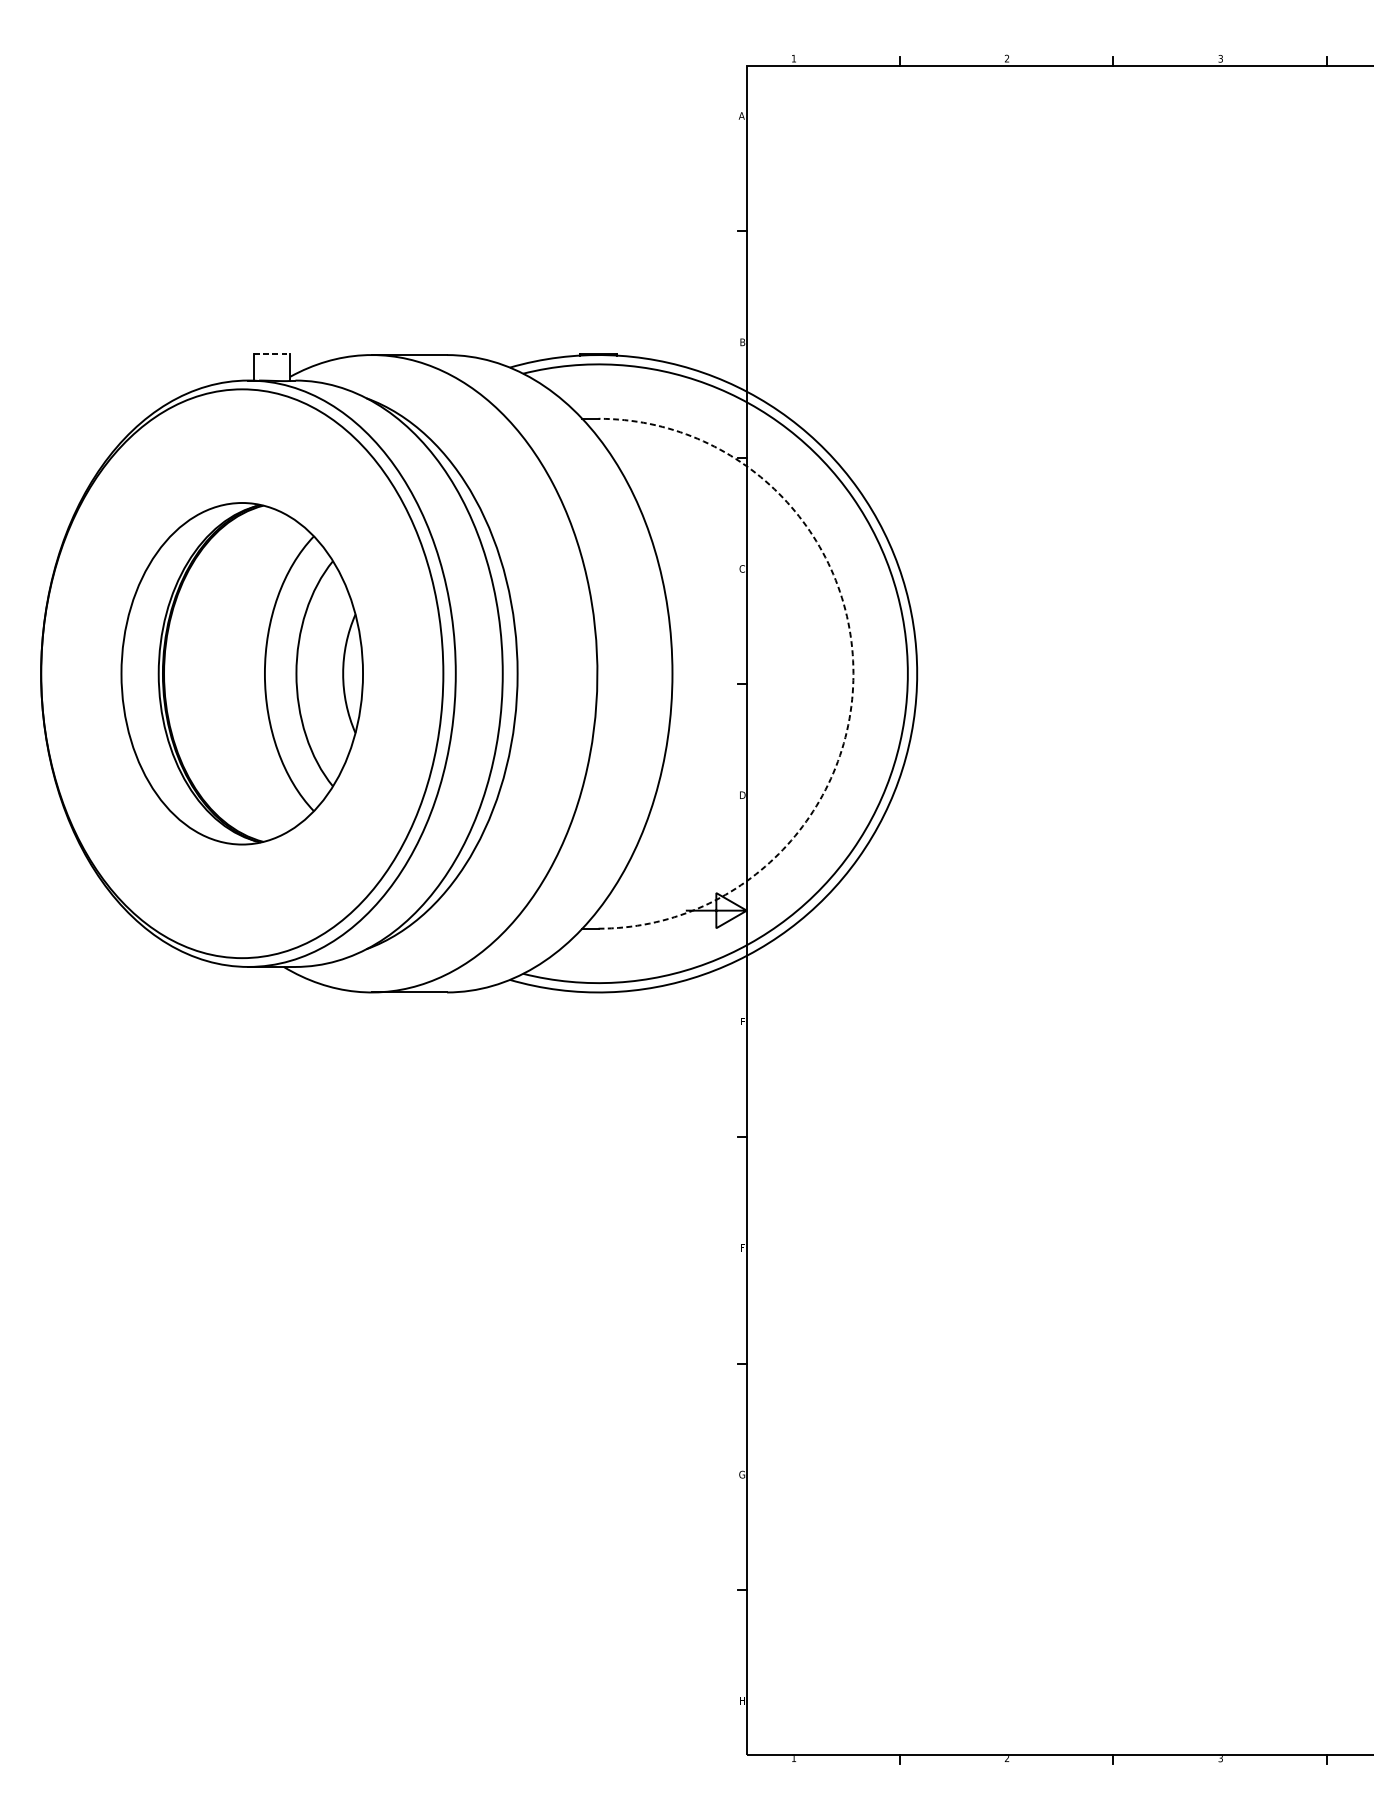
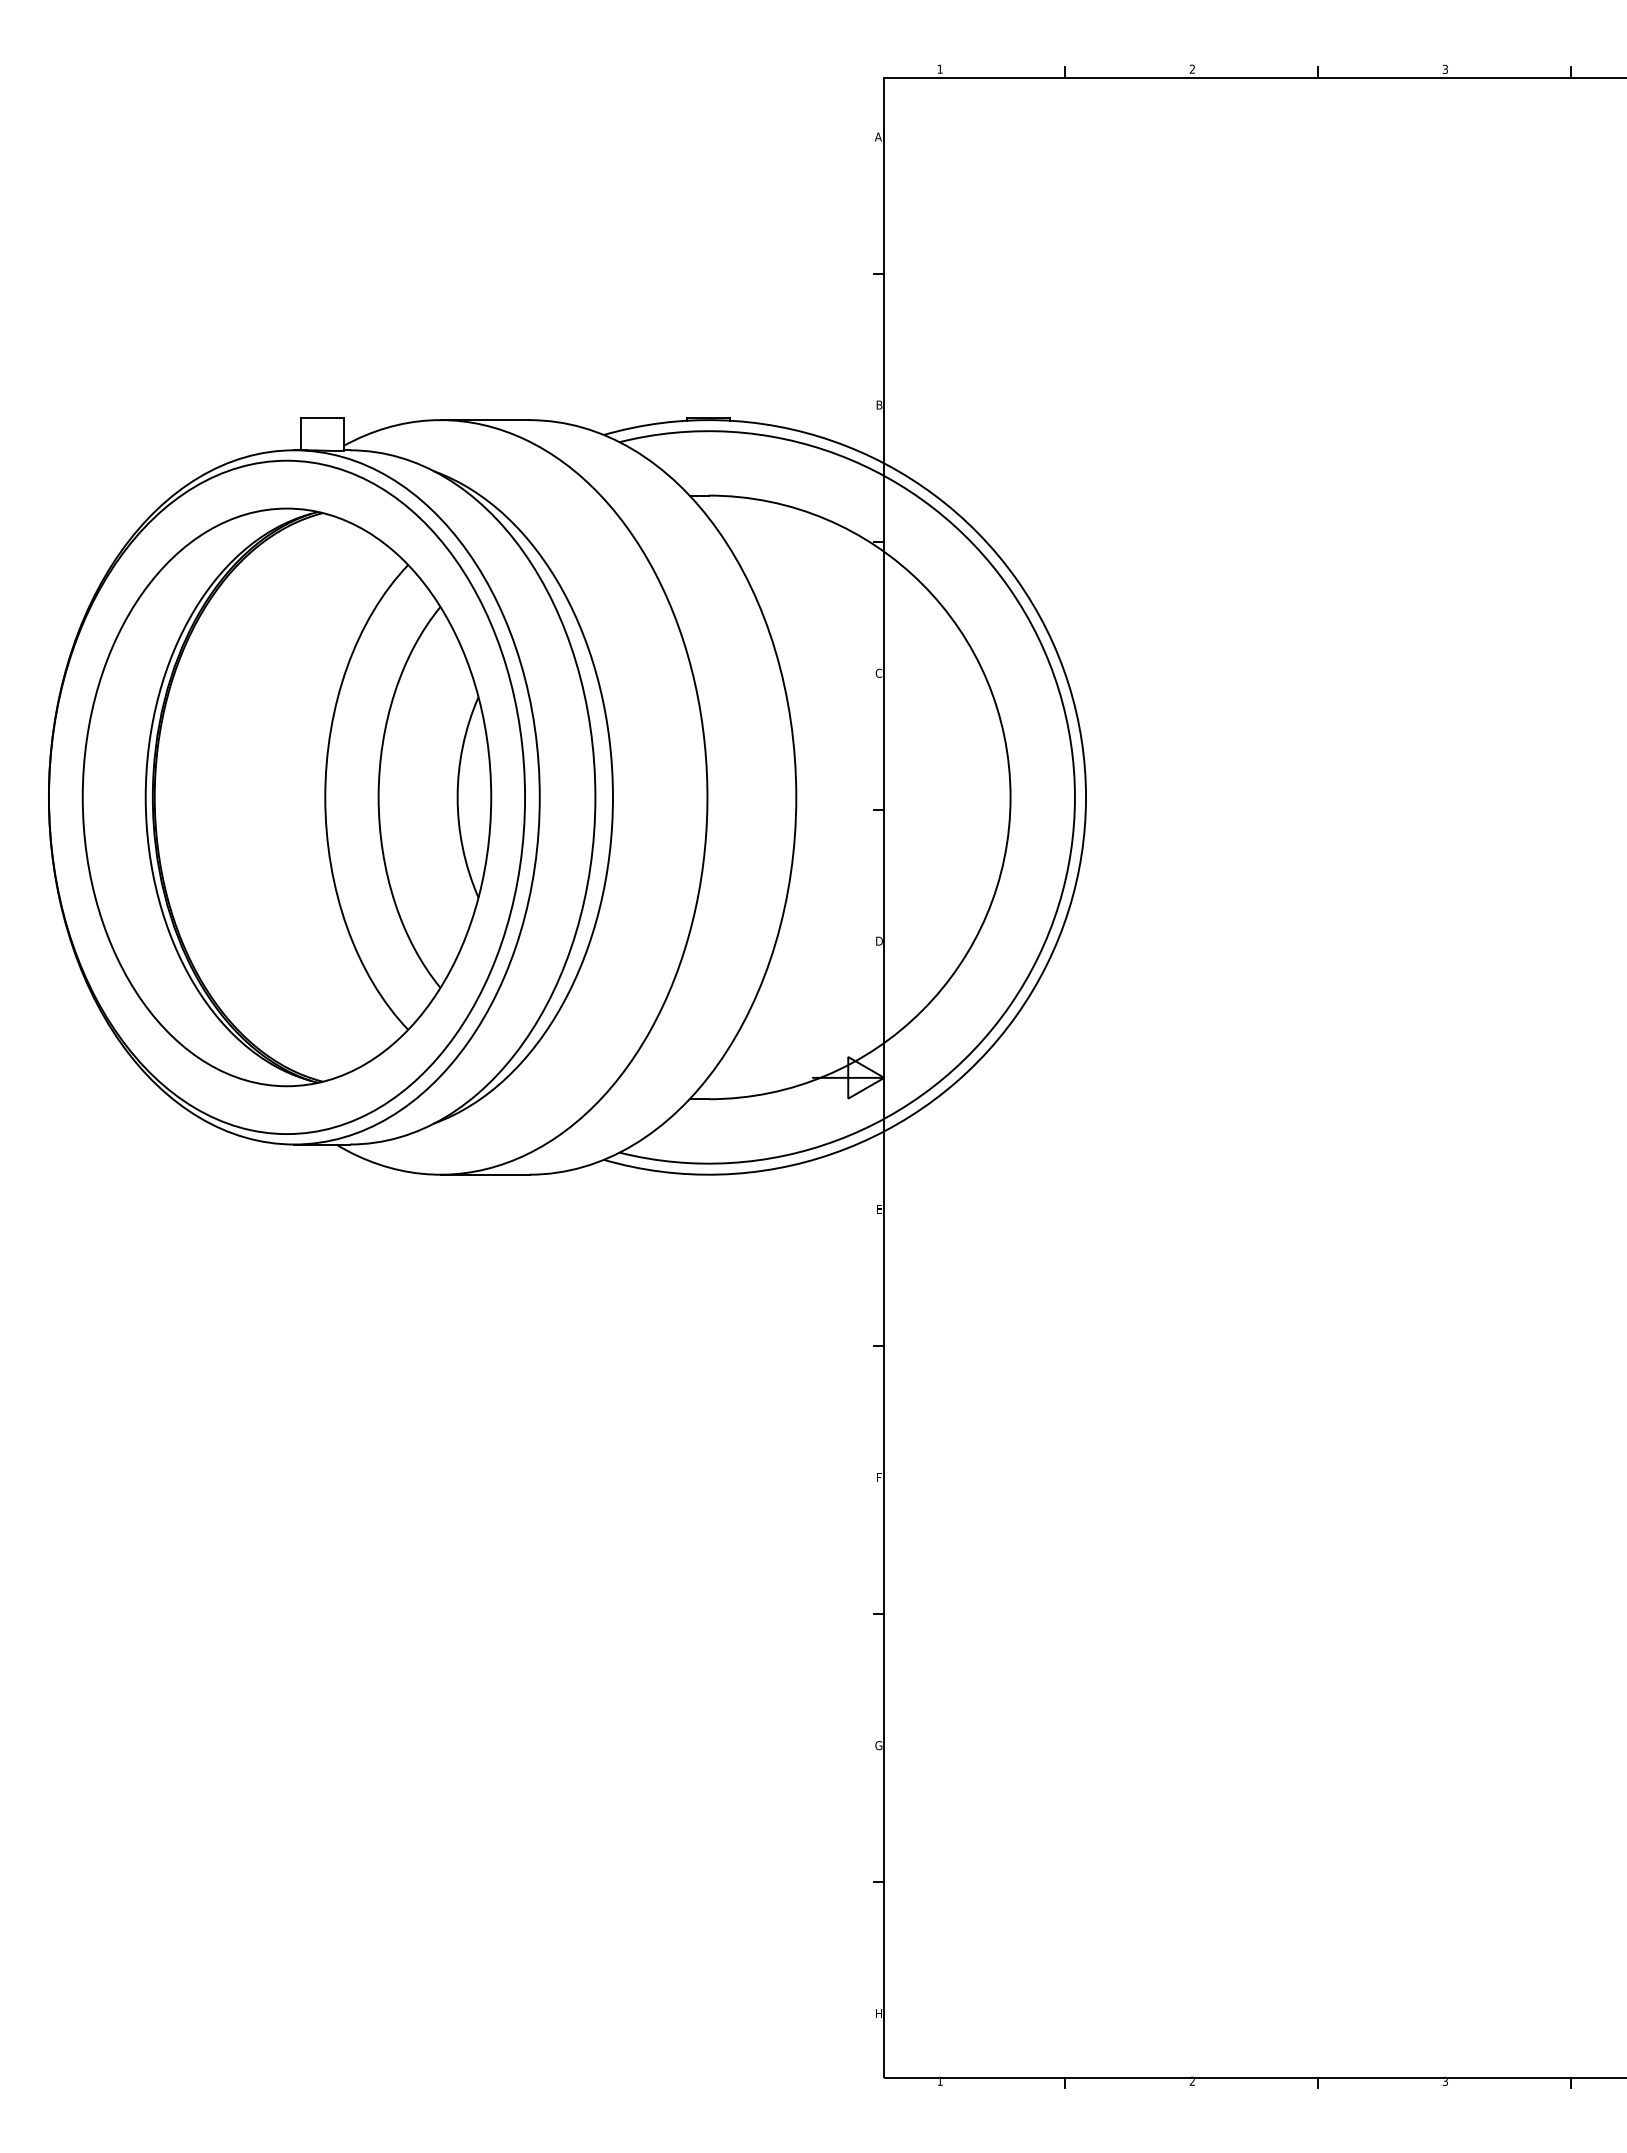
line: (272, 353) -> (322, 418), dashed -> solid
part: (241, 673) -> (286, 797), size x1.43
arc: (853, 673) -> (1010, 797), dashed -> solid

